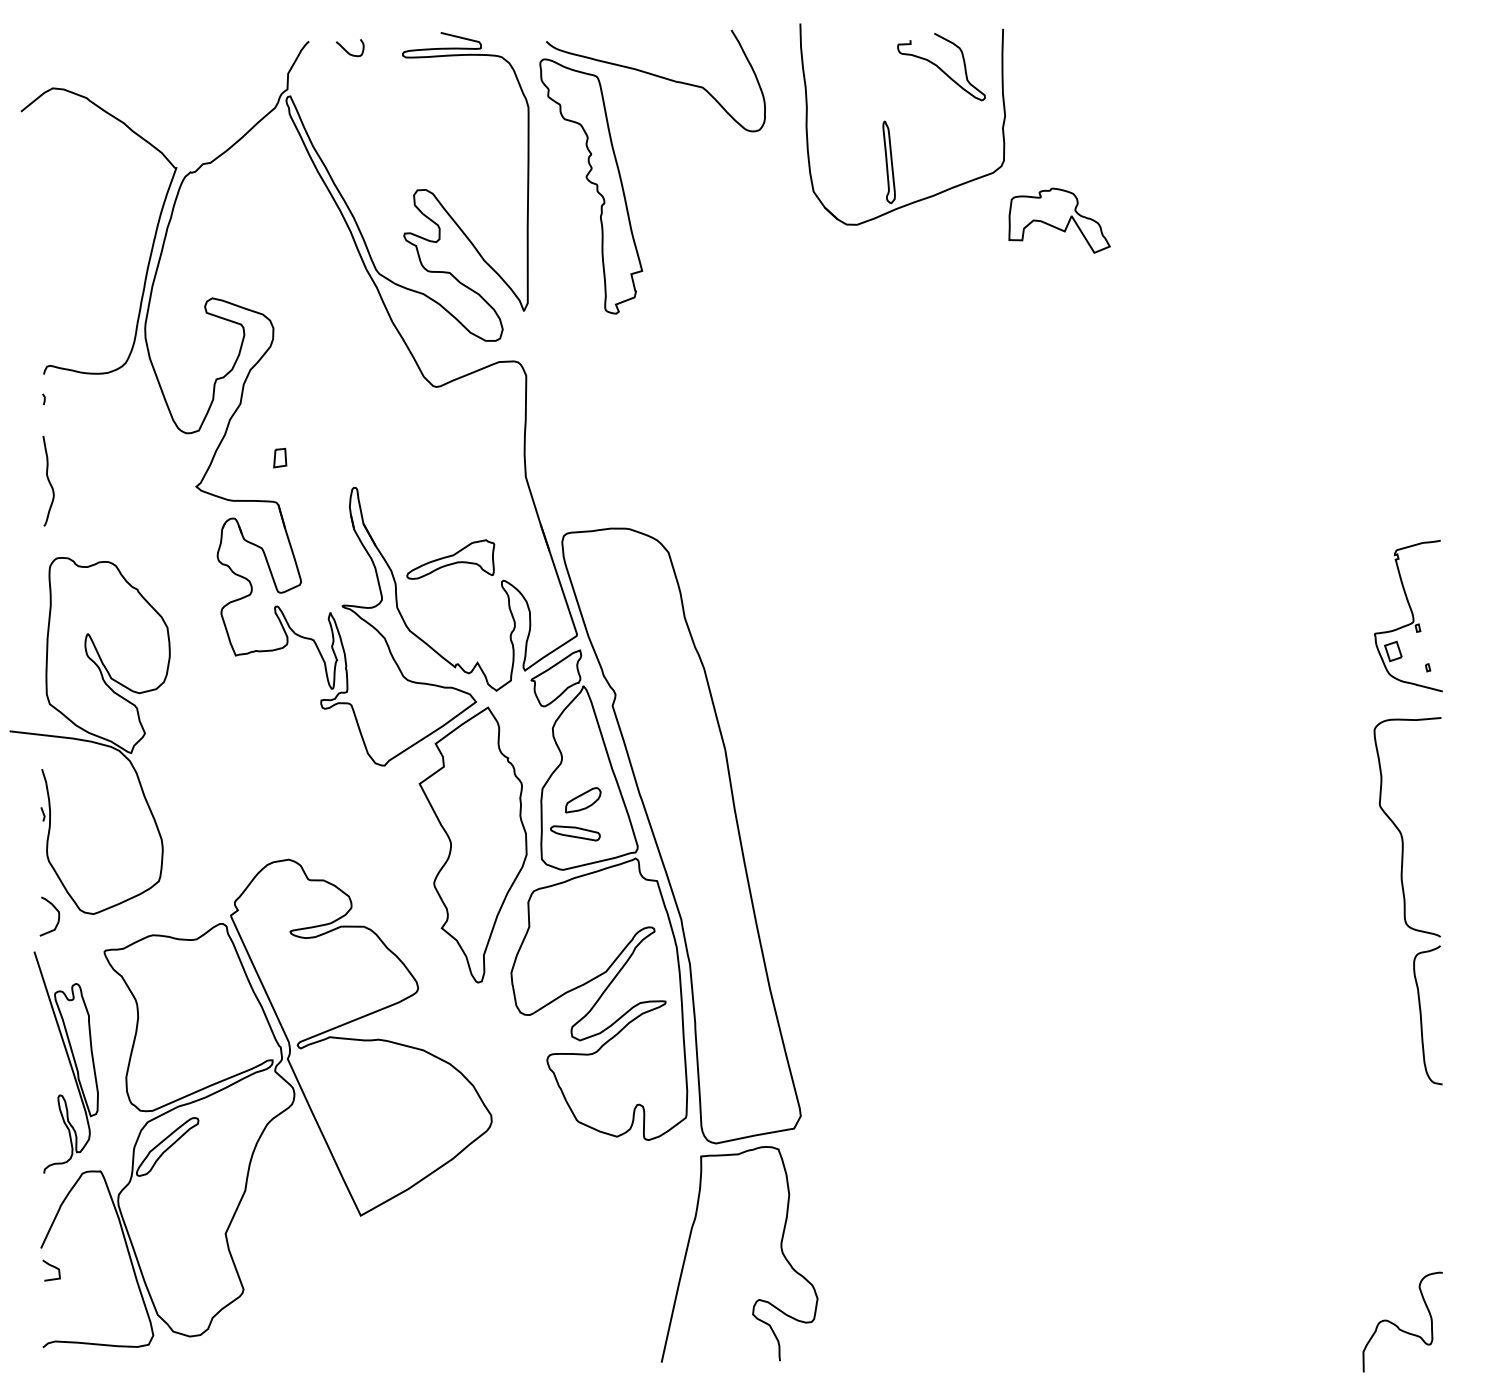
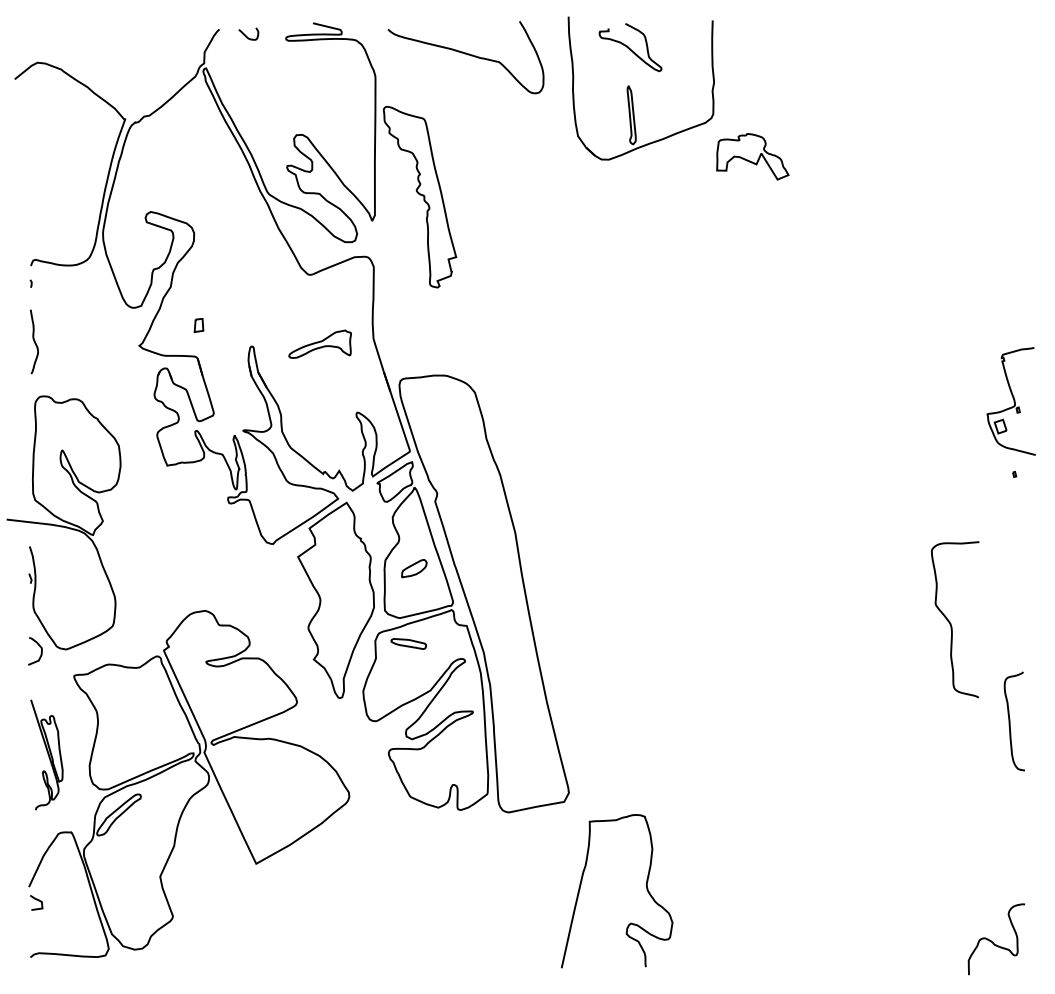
curve: (940, 67) -> (629, 47), moved
part: (591, 186) -> (420, 197), moved
part: (450, 559) -> (320, 344), moved
part: (1408, 615) -> (1011, 401), moved
curve: (1400, 830) -> (950, 622), moved
part: (575, 833) -> (408, 644), moved
part: (65, 1062) -> (46, 754), size x0.7
curve: (780, 1248) -> (646, 887), moved

